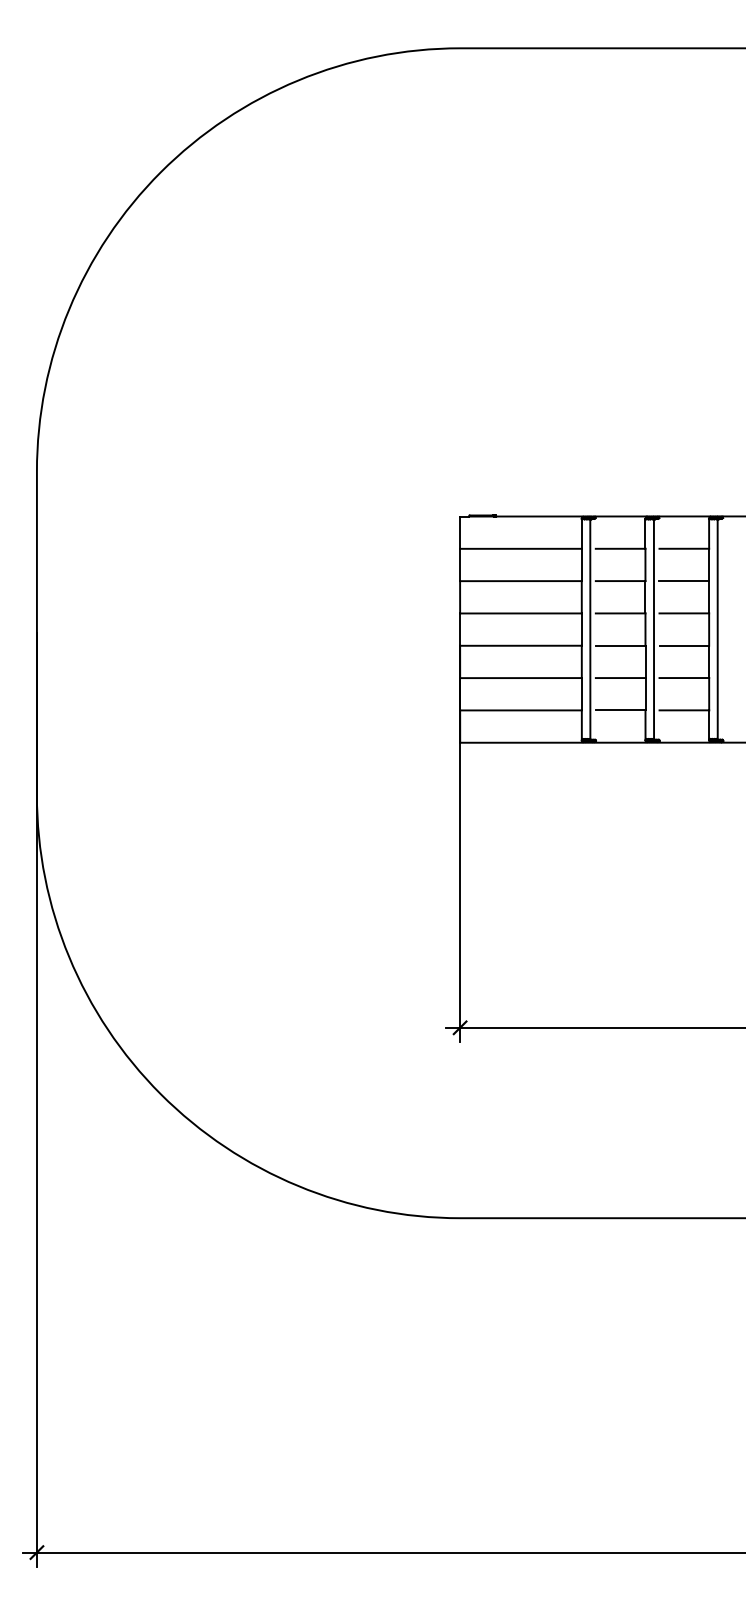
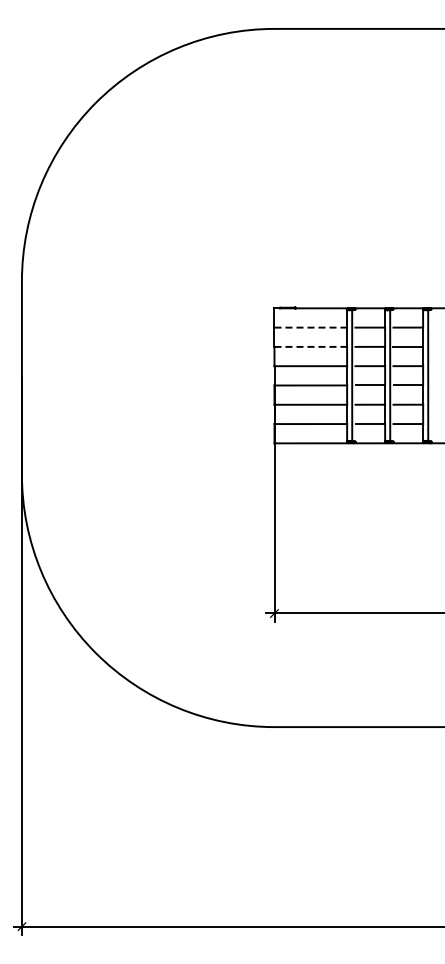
line: (522, 548) -> (311, 327), solid -> dashed
line: (522, 580) -> (311, 346), solid -> dashed

